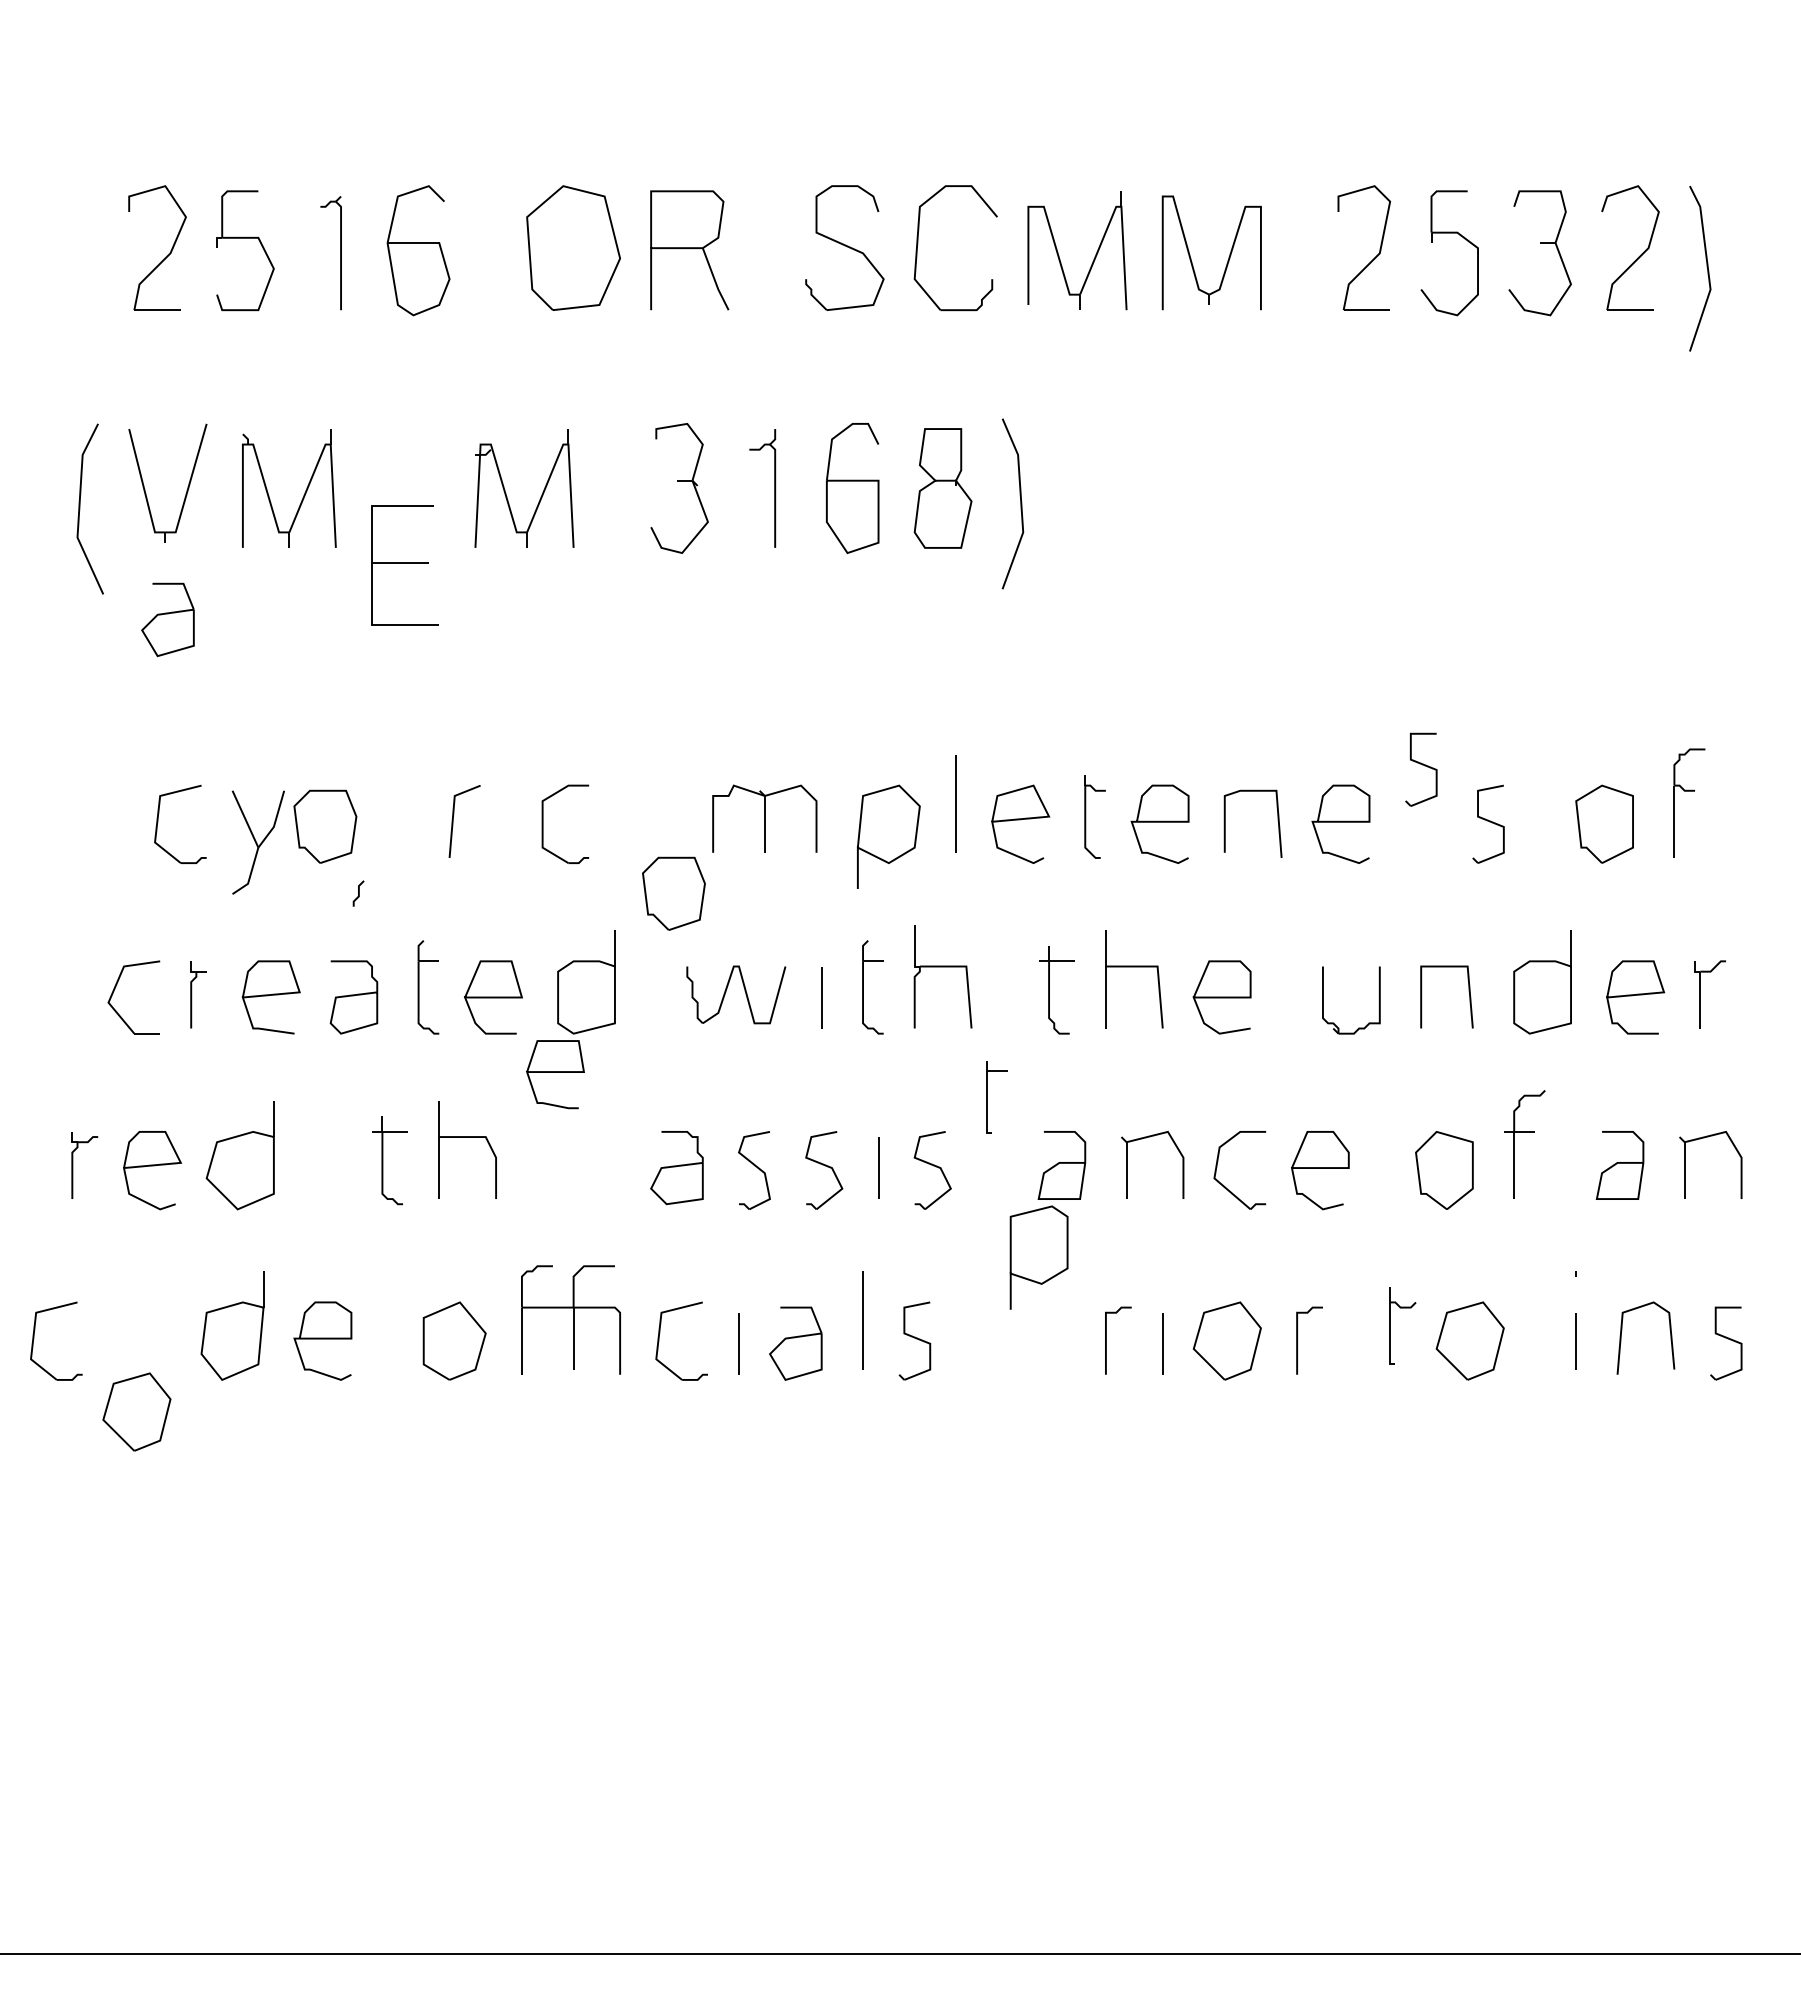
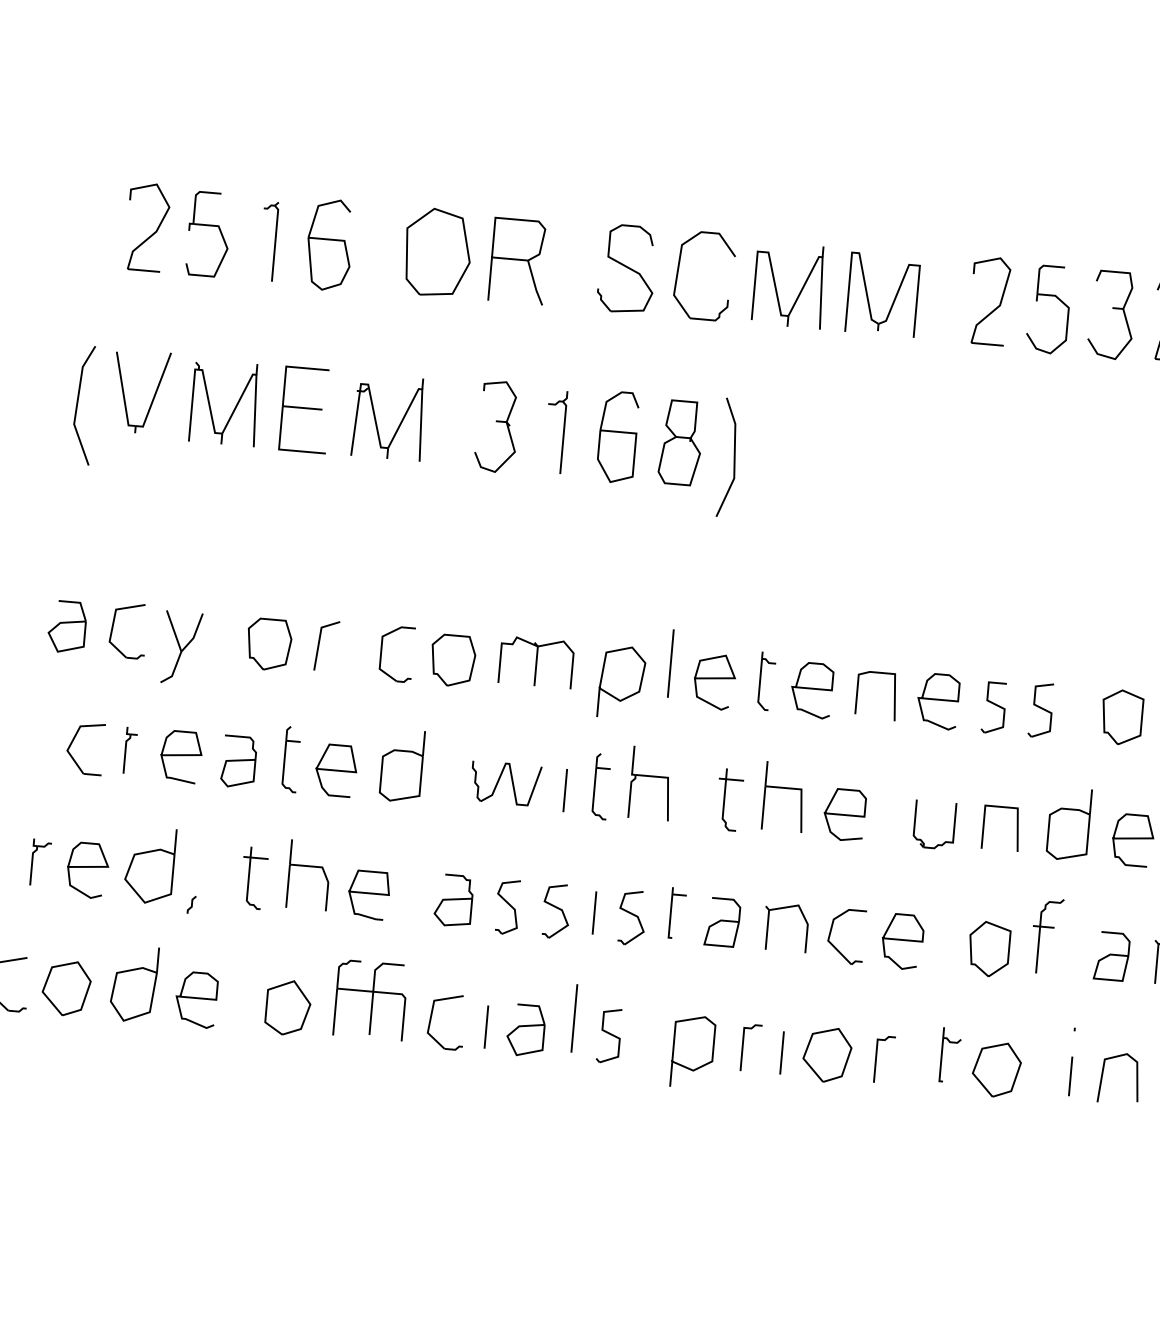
part: (404, 565) -> (305, 410), moved
part: (167, 619) -> (66, 626), moved
part: (1421, 769) -> (994, 707), moved
part: (325, 826) -> (269, 644), moved
line: (358, 893) -> (191, 904), moved
part: (673, 893) -> (452, 660), moved
curve: (555, 1072) -> (369, 893), moved
part: (987, 1097) -> (671, 913), moved
curve: (1032, 1279) -> (687, 1066), moved
part: (136, 1411) -> (66, 988), moved

